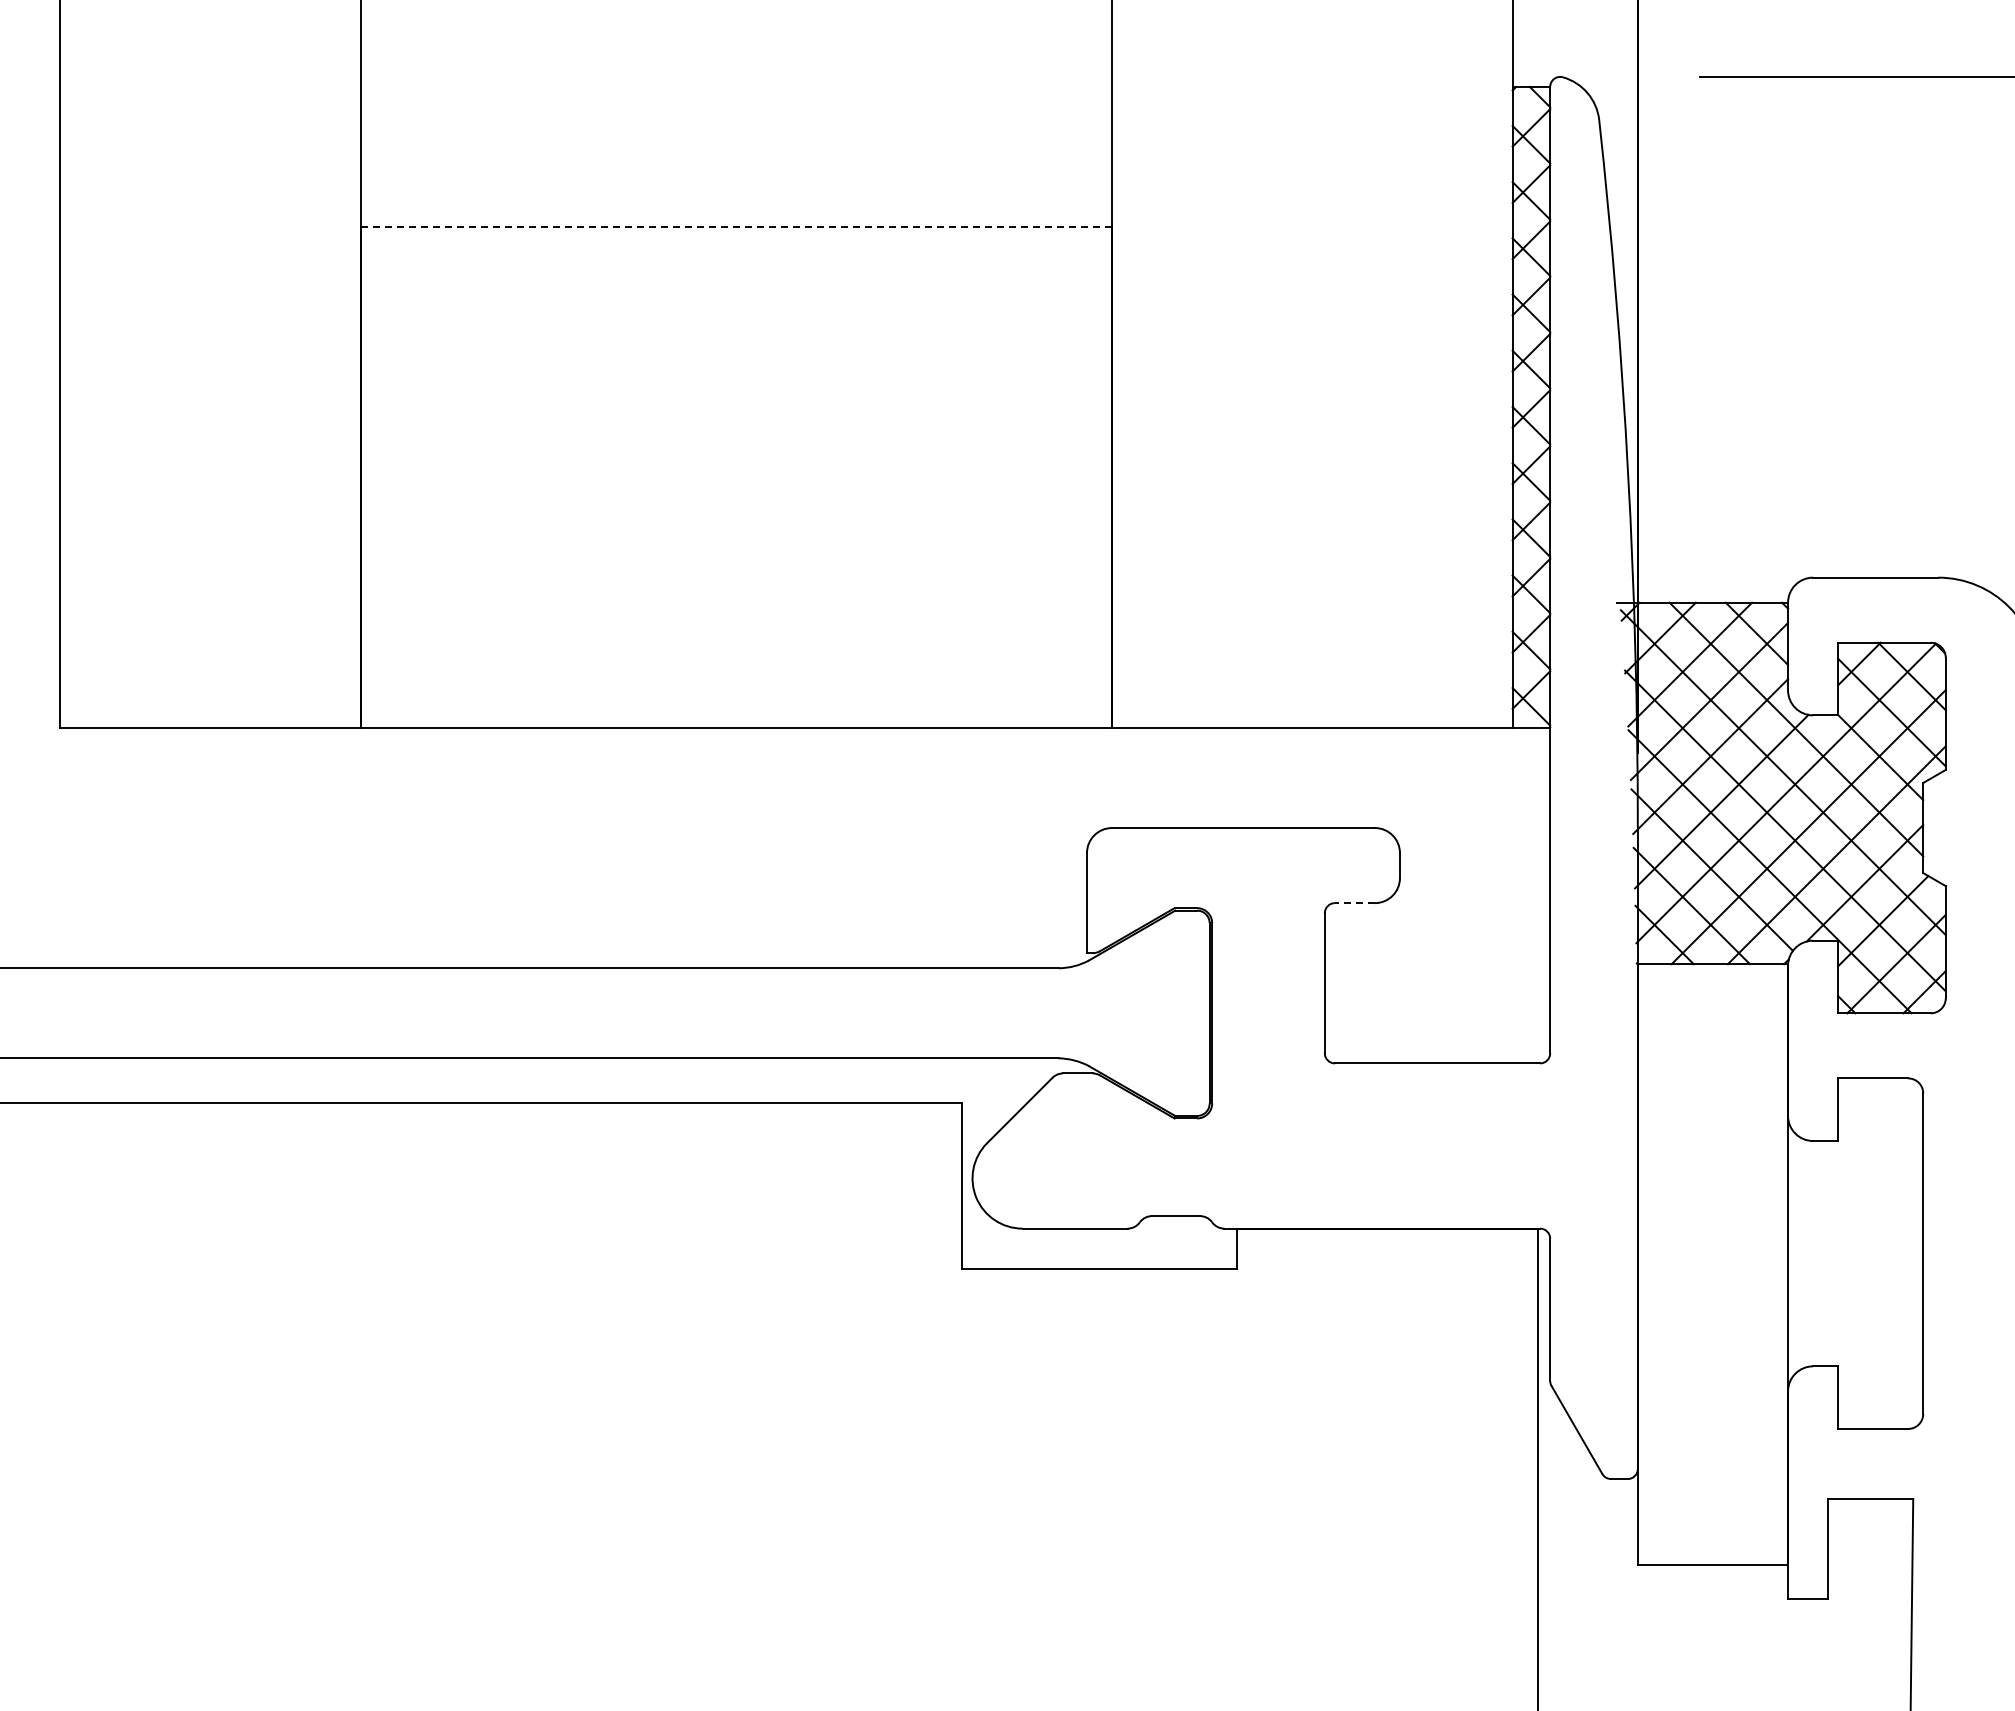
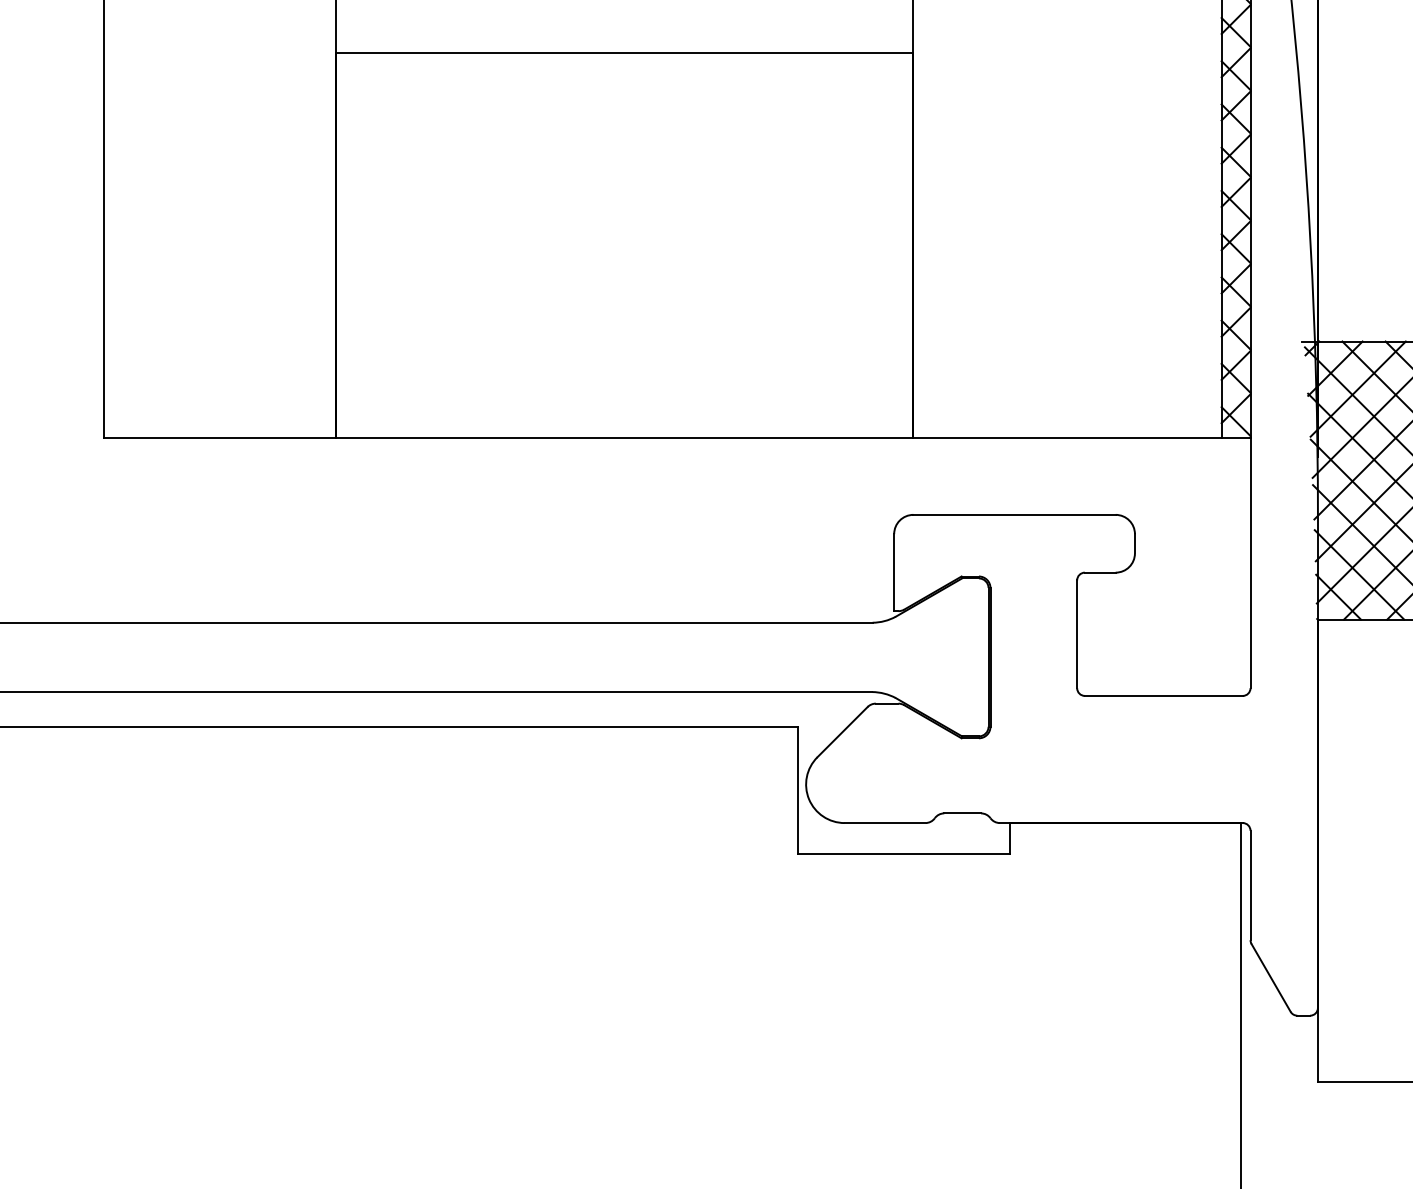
line: (736, 227) -> (624, 52), dashed -> solid
line: (1354, 903) -> (1099, 572), dashed -> solid

